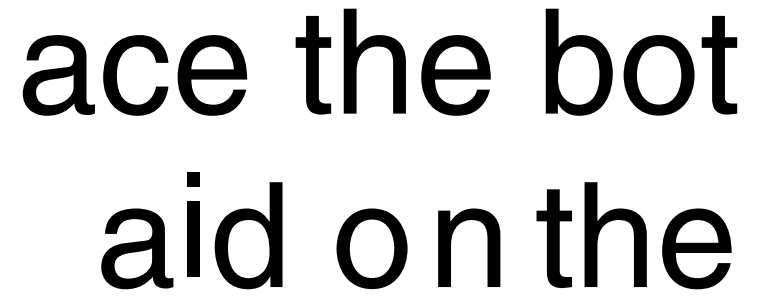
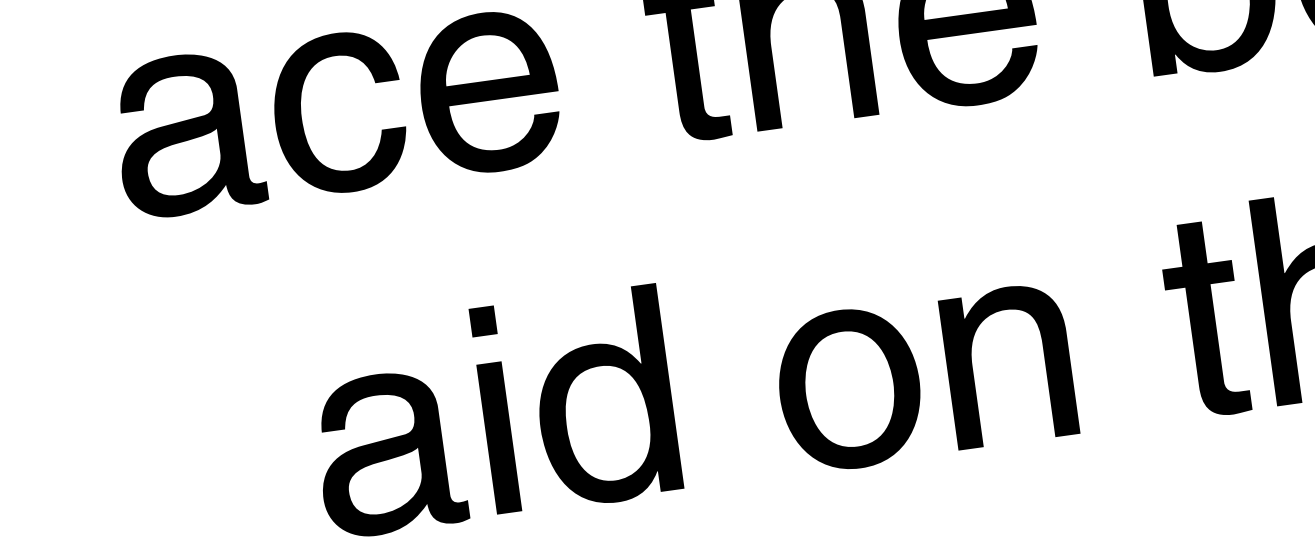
part: (193, 224) -> (495, 409), moved
part: (487, 247) -> (1044, 359), moved

